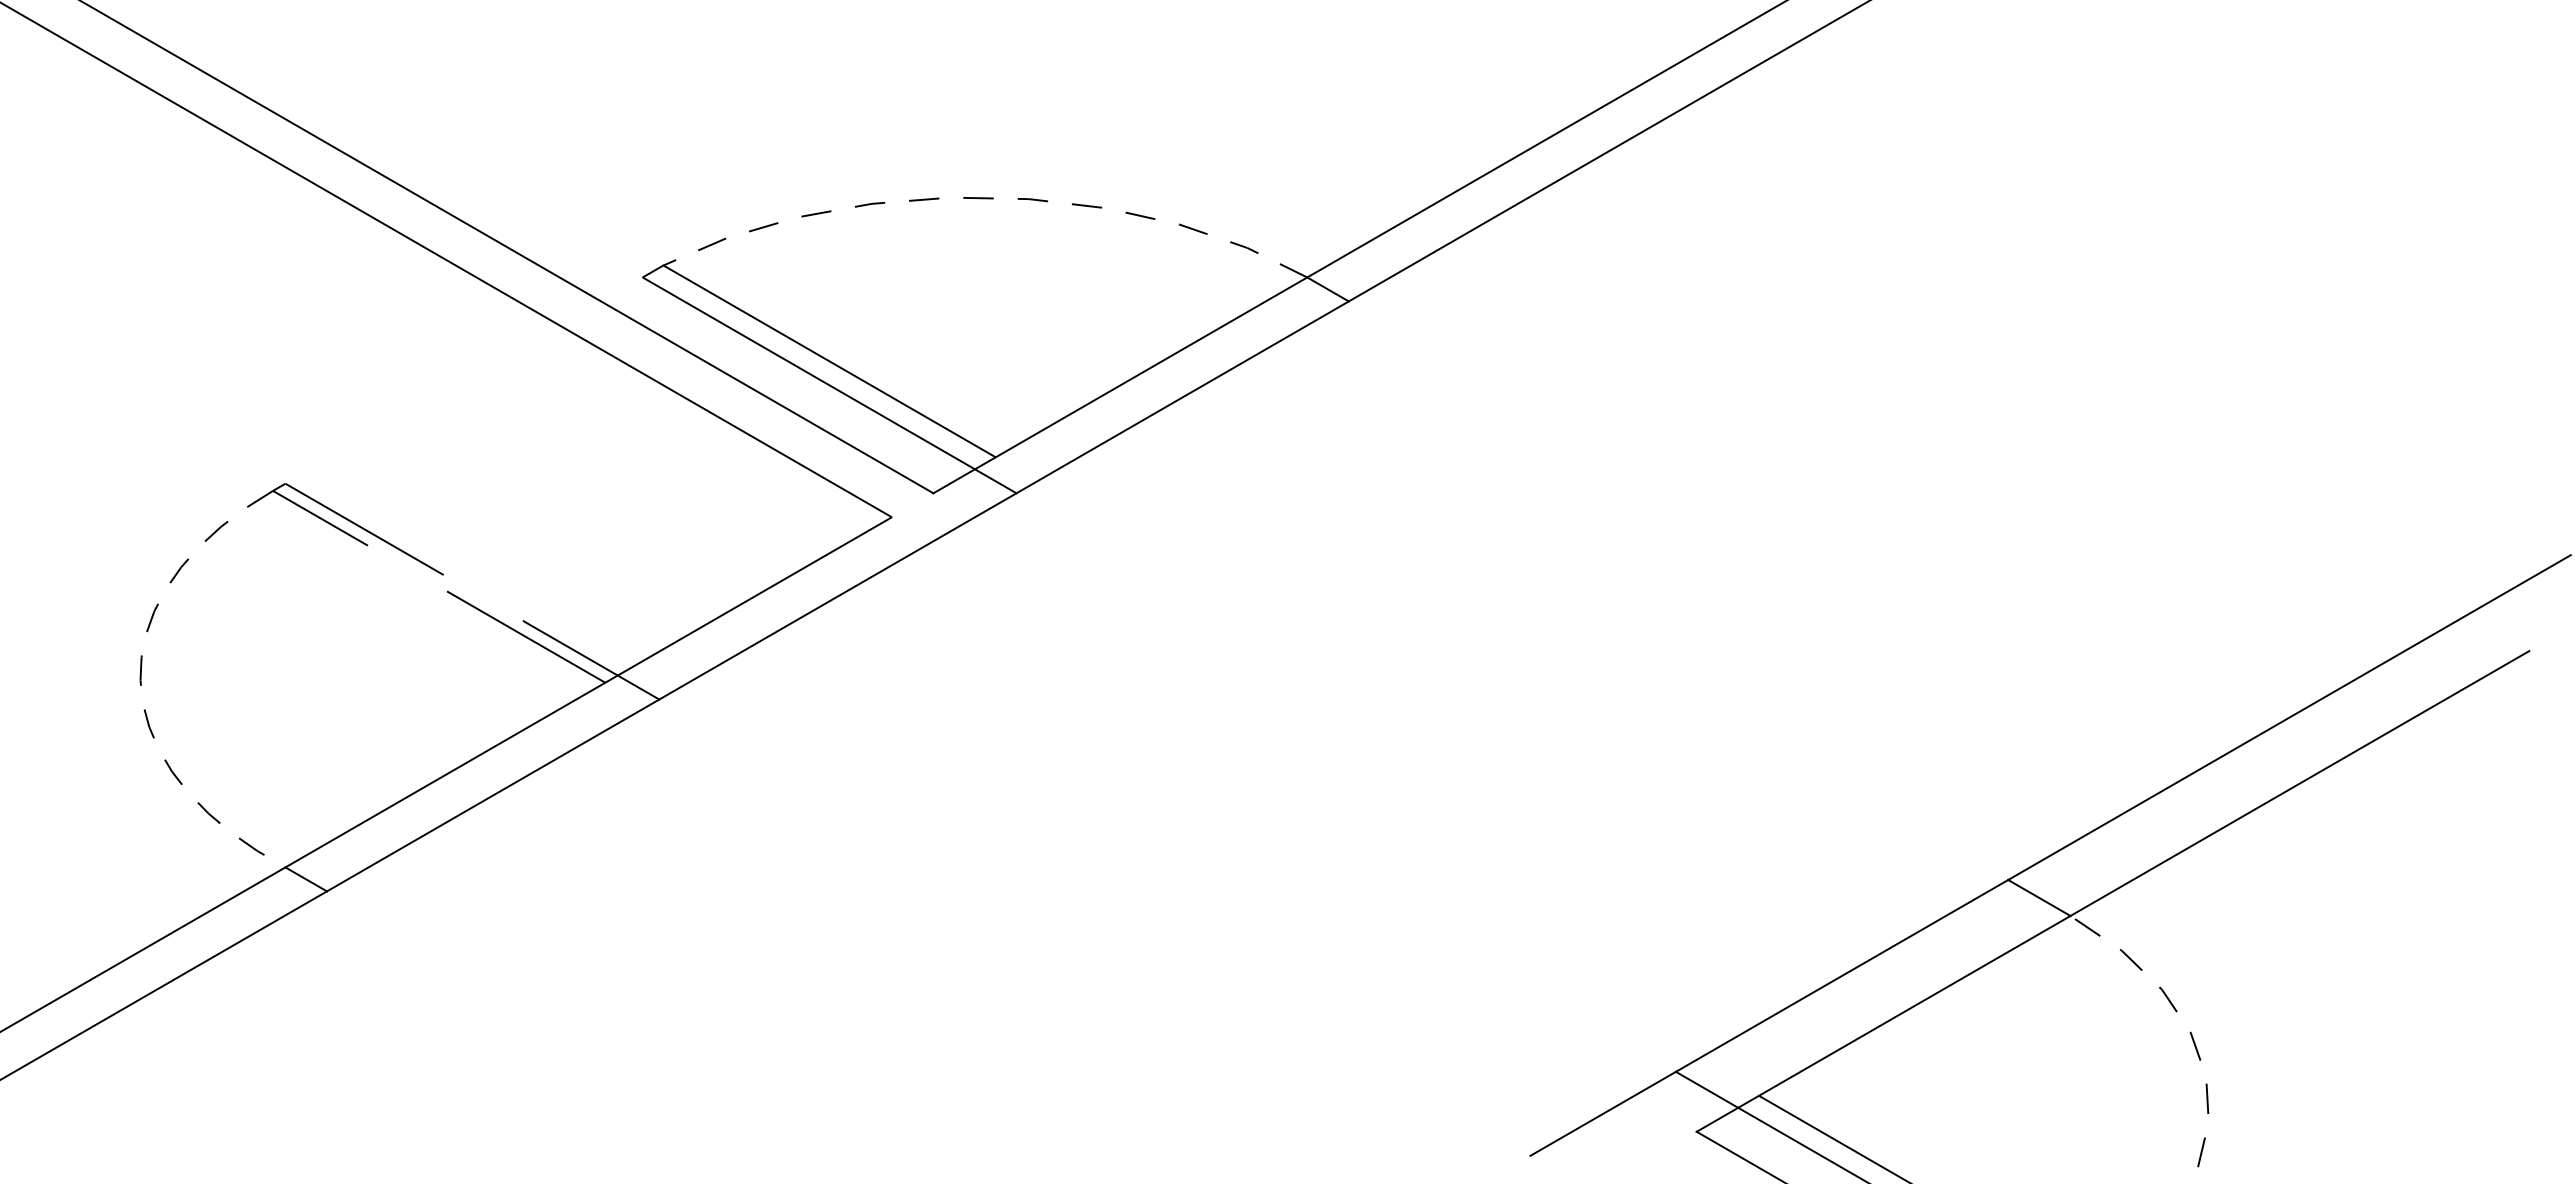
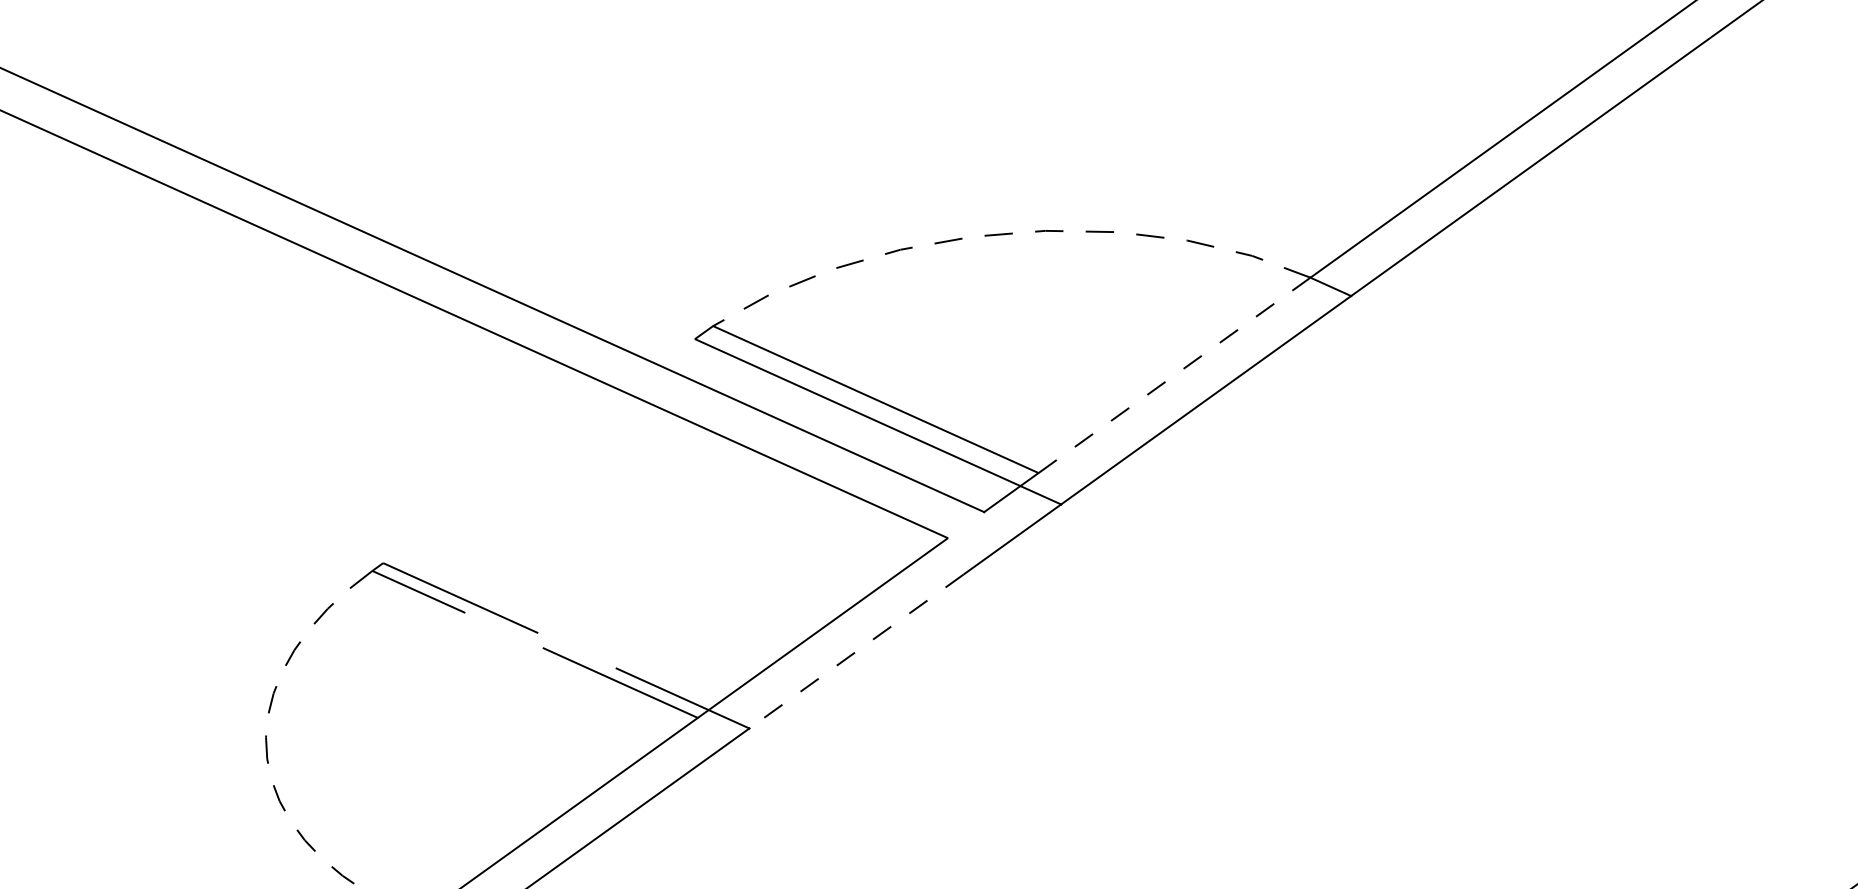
line: (1151, 367) -> (1174, 375), solid -> dashed
line: (782, 628) -> (856, 651), solid -> dashed

